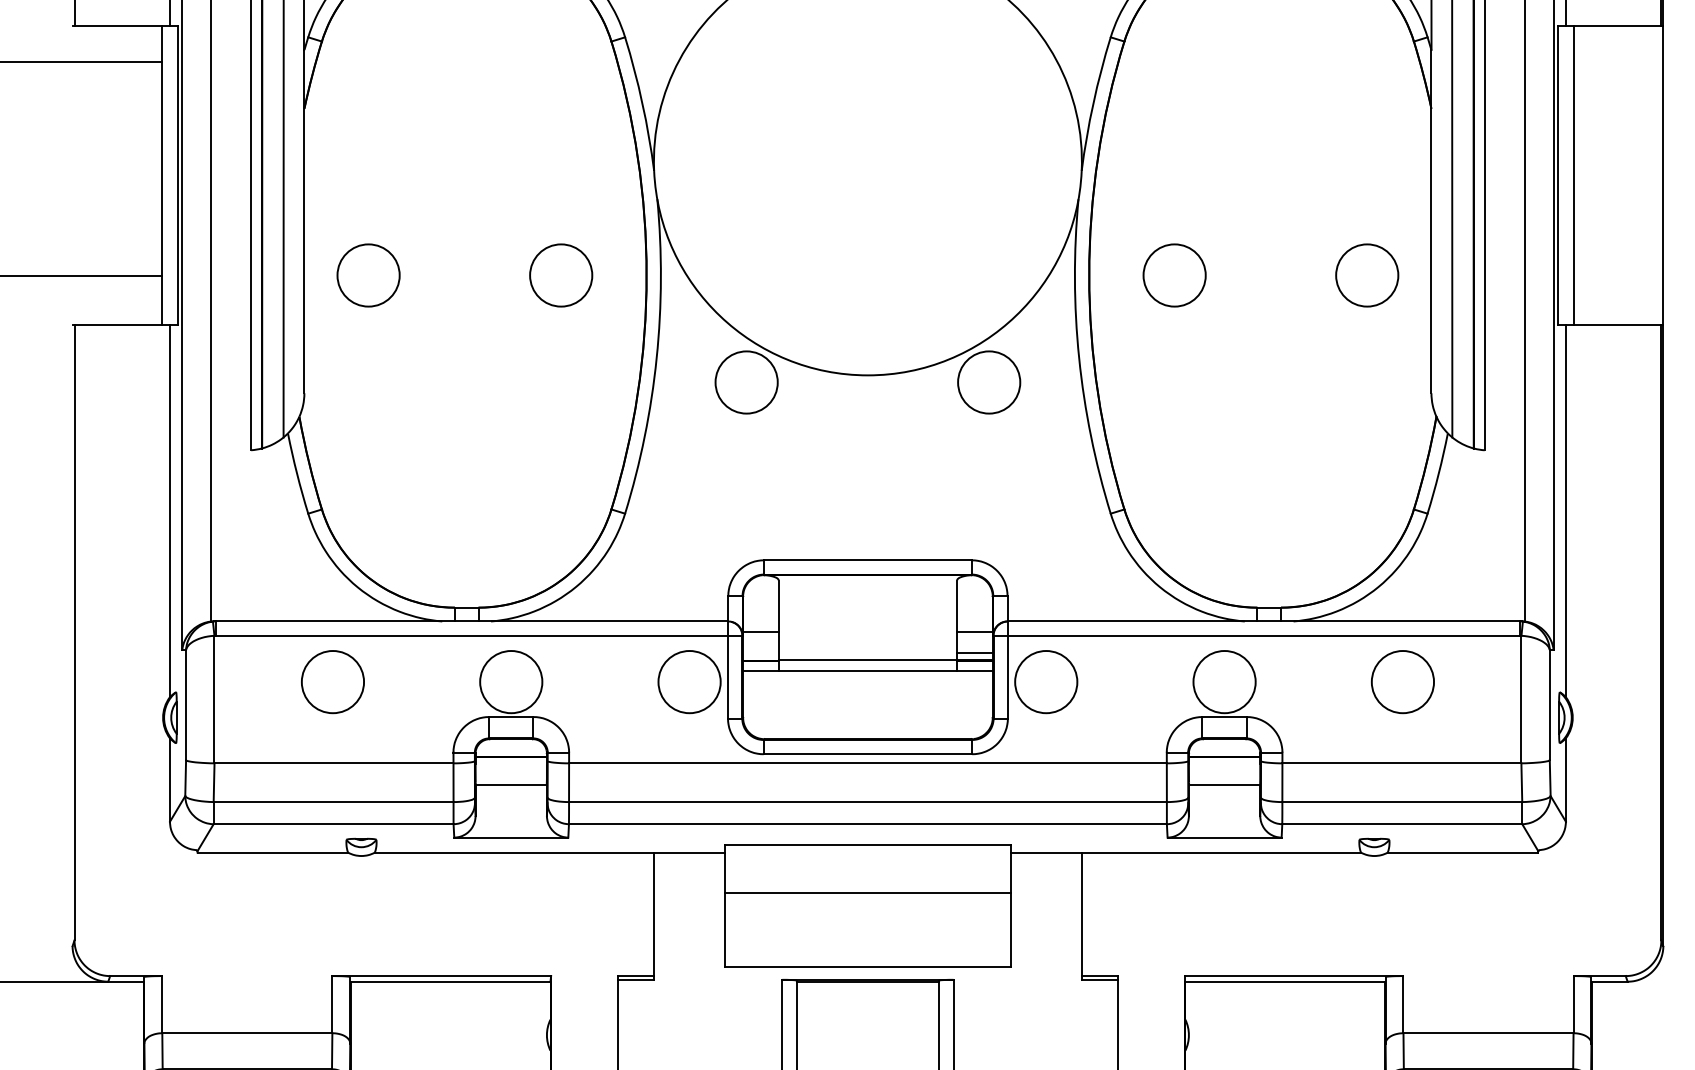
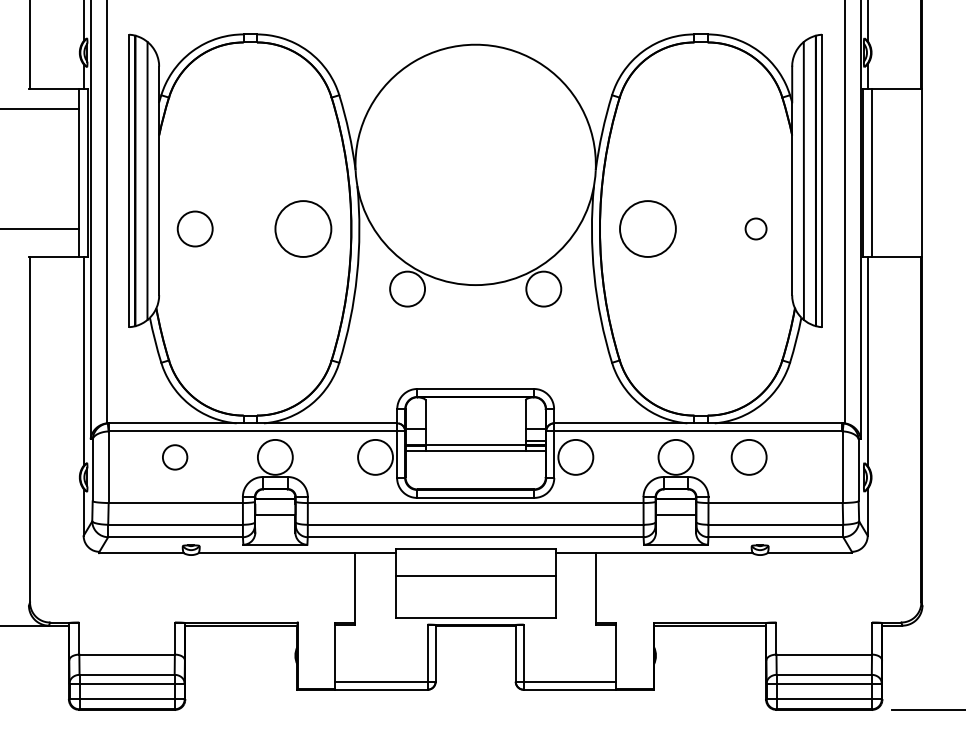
circle: (559, 274) -> (302, 228), size x1.6
circle: (1173, 274) -> (647, 228), size x1.6
circle: (1366, 274) -> (755, 228), size x0.6
circle: (331, 682) -> (174, 457), size x0.7
circle: (1401, 682) -> (748, 457), moved

